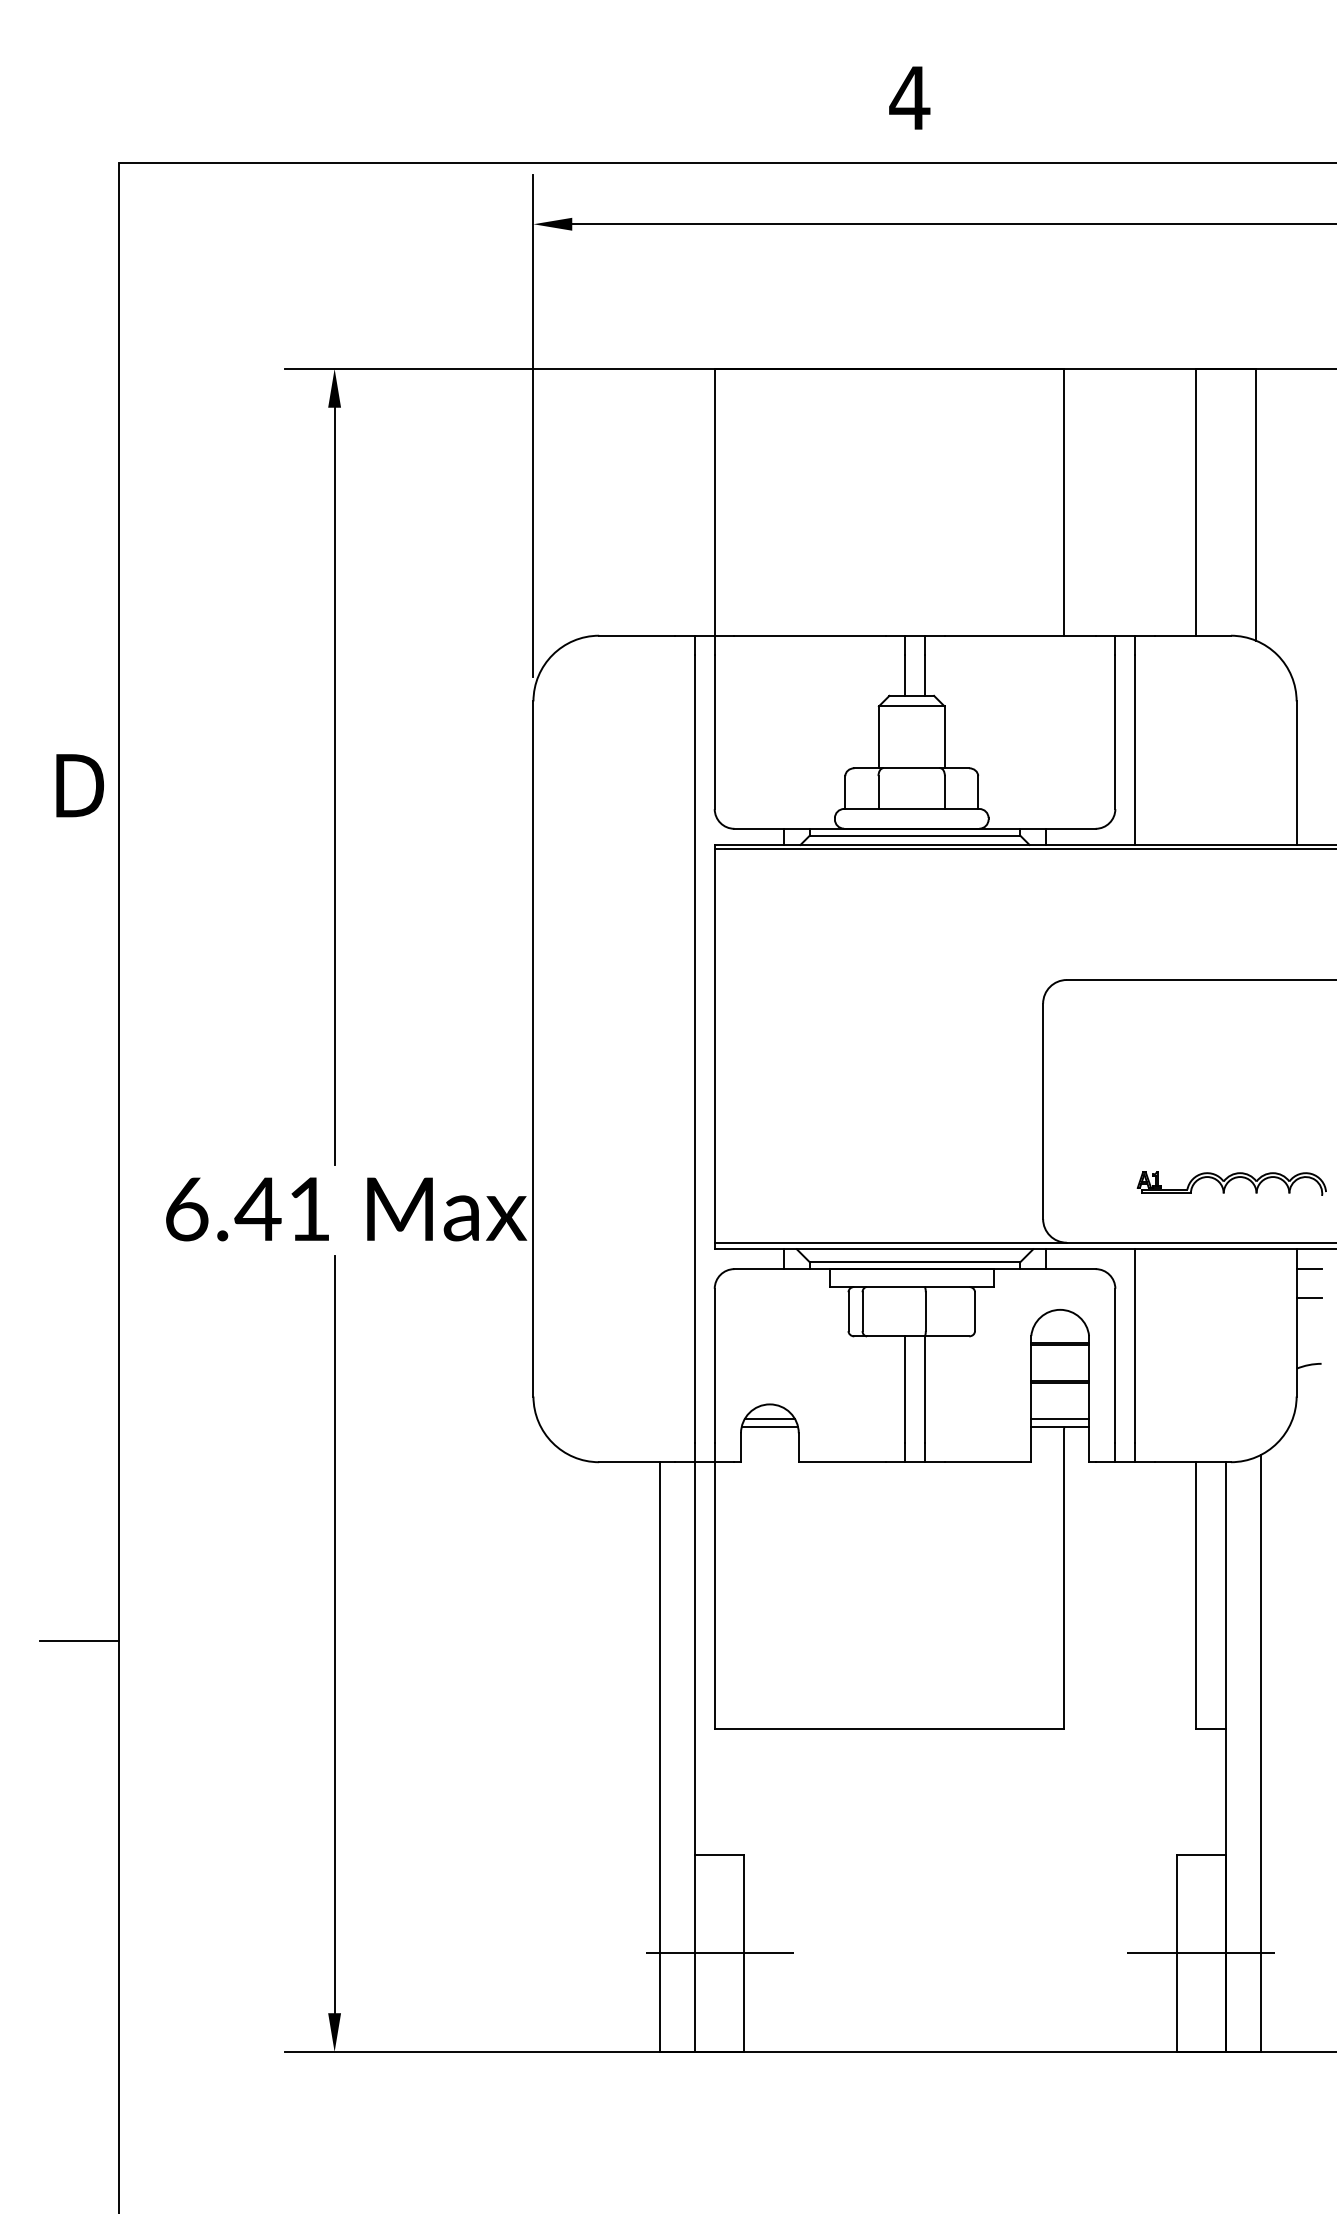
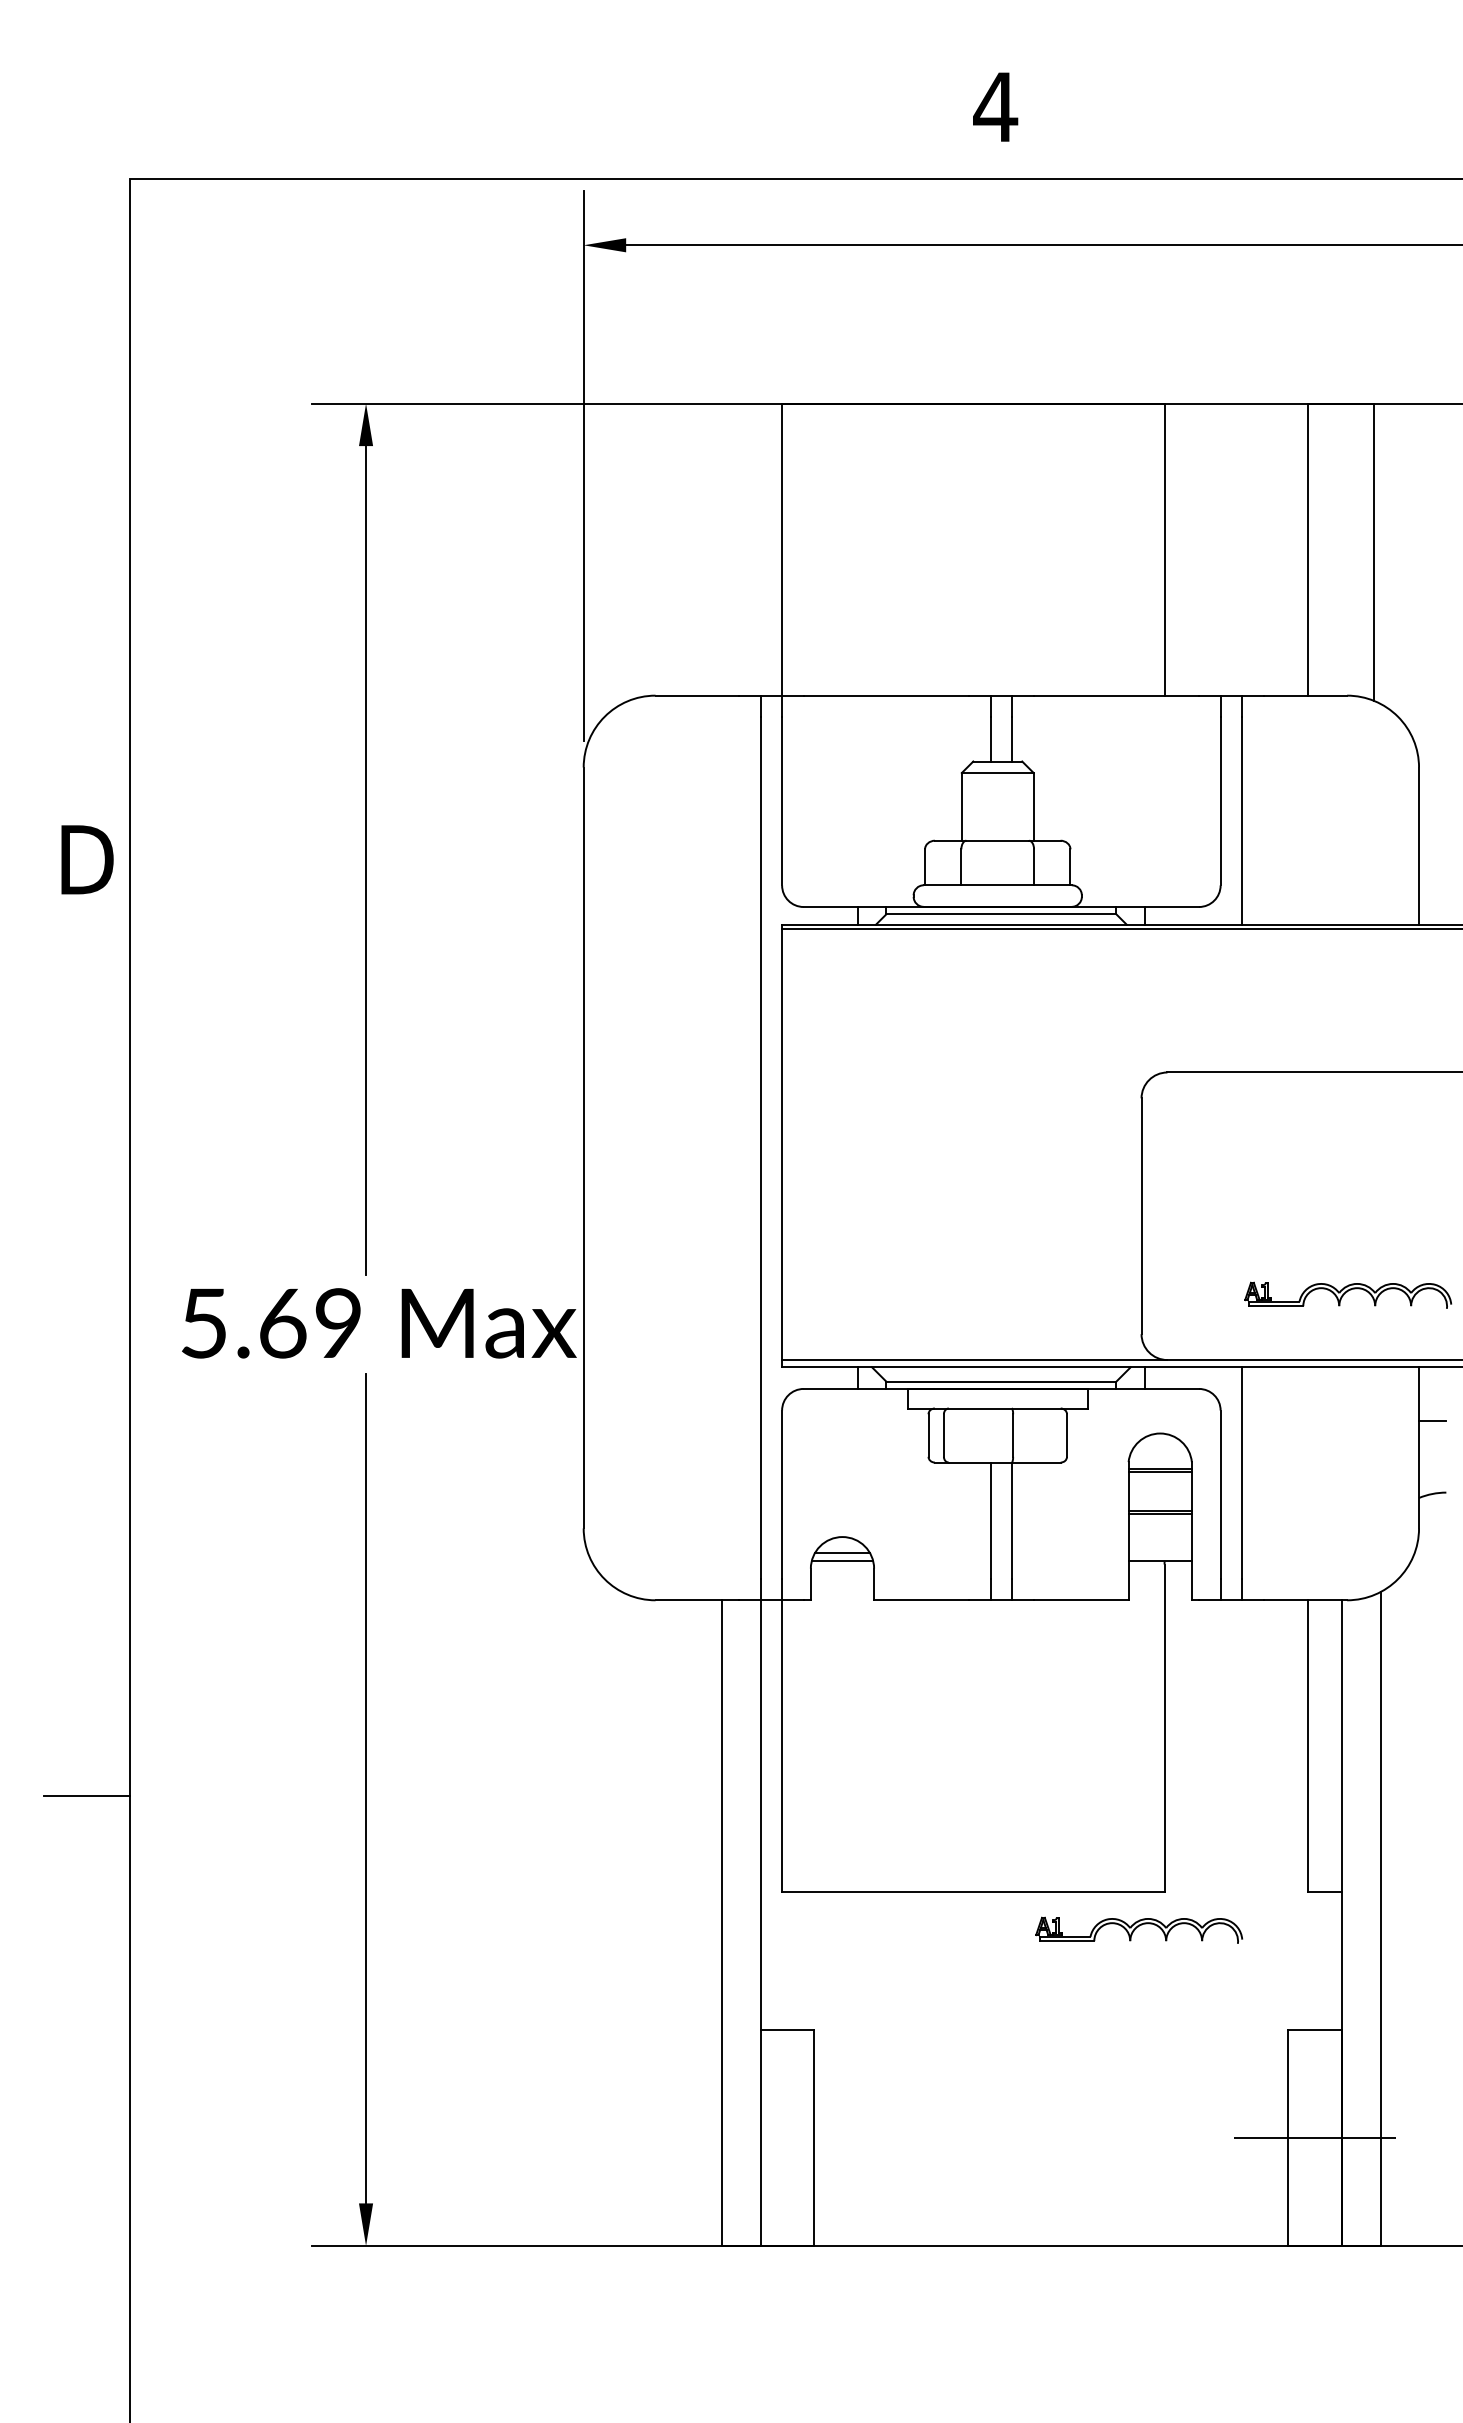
text: (247, 1209) -> (270, 1323), 6.41 -> 5.69
line: (1308, 1269) -> (1432, 1389), removed
line: (1059, 1418) -> (1159, 1552), removed
part: (1041, 1762) -> (1139, 1929), added
line: (719, 1953) -> (787, 2138), removed

